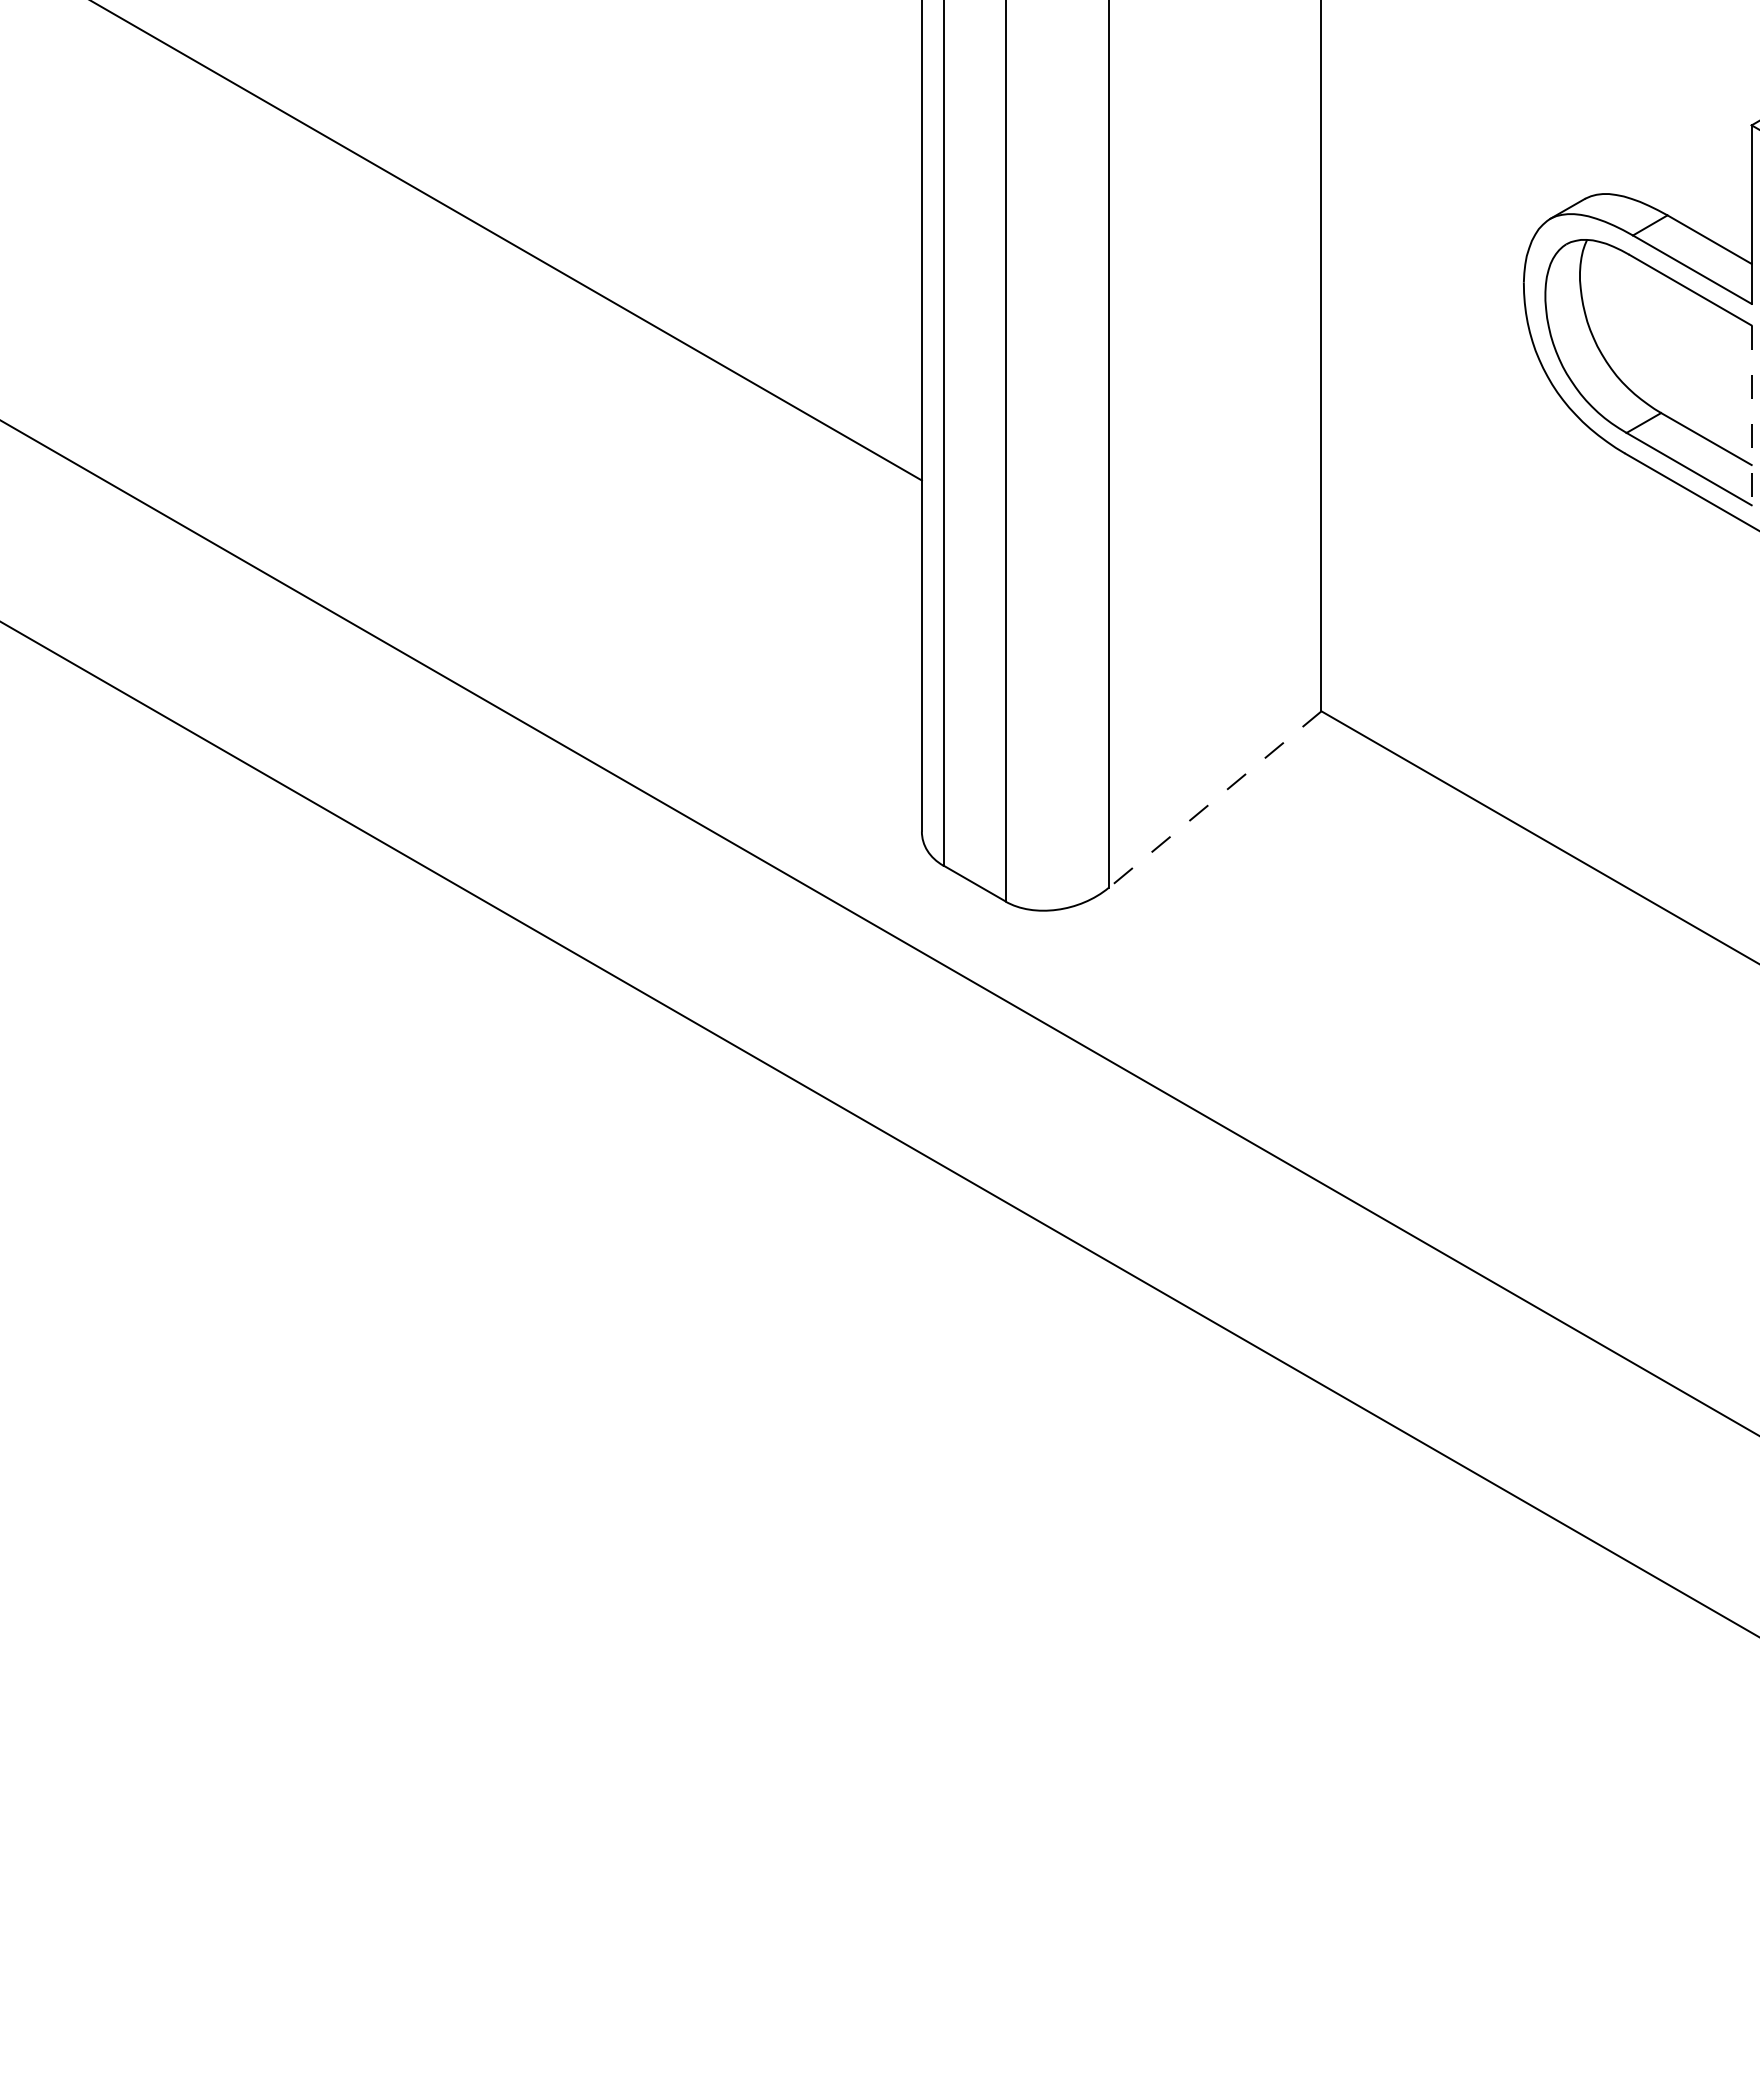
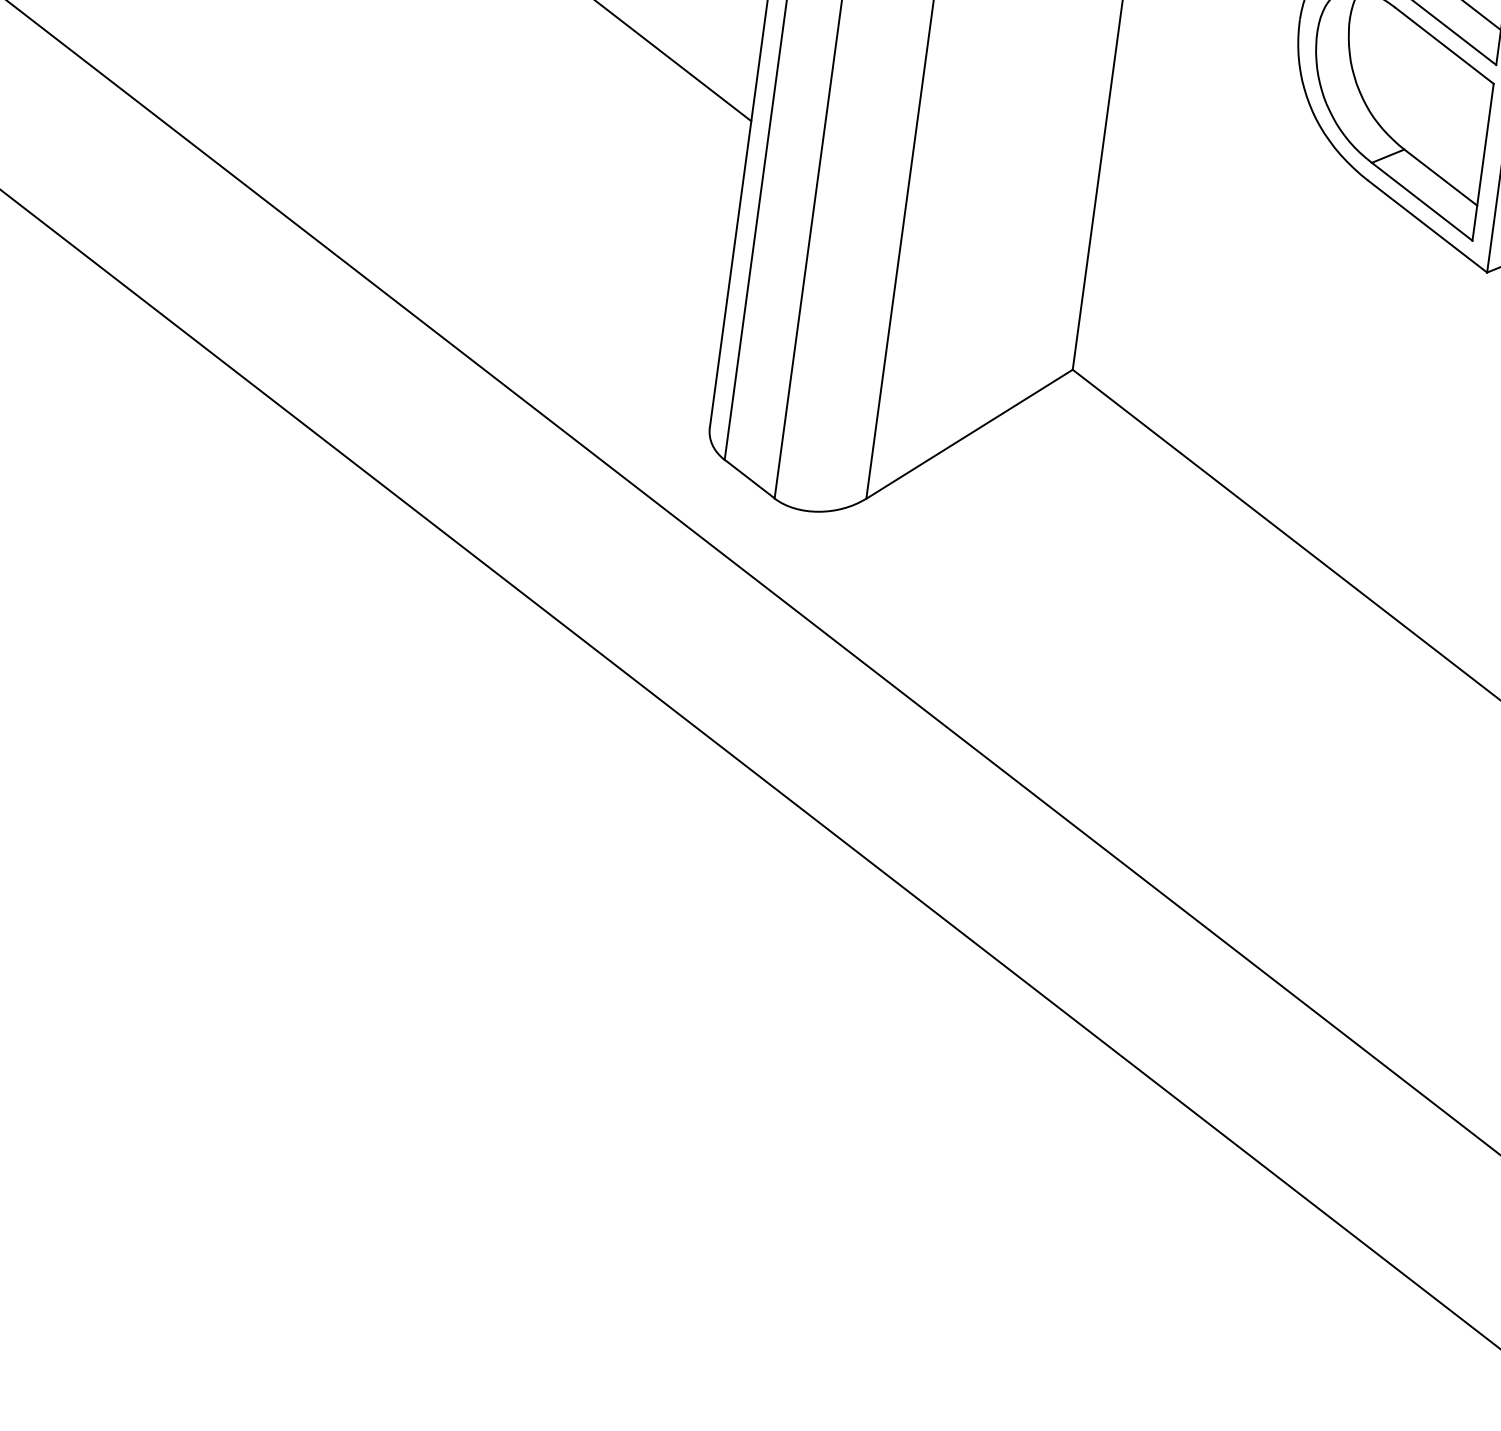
line: (1751, 415) -> (1482, 162), dashed -> solid
line: (1214, 799) -> (968, 434), dashed -> solid

